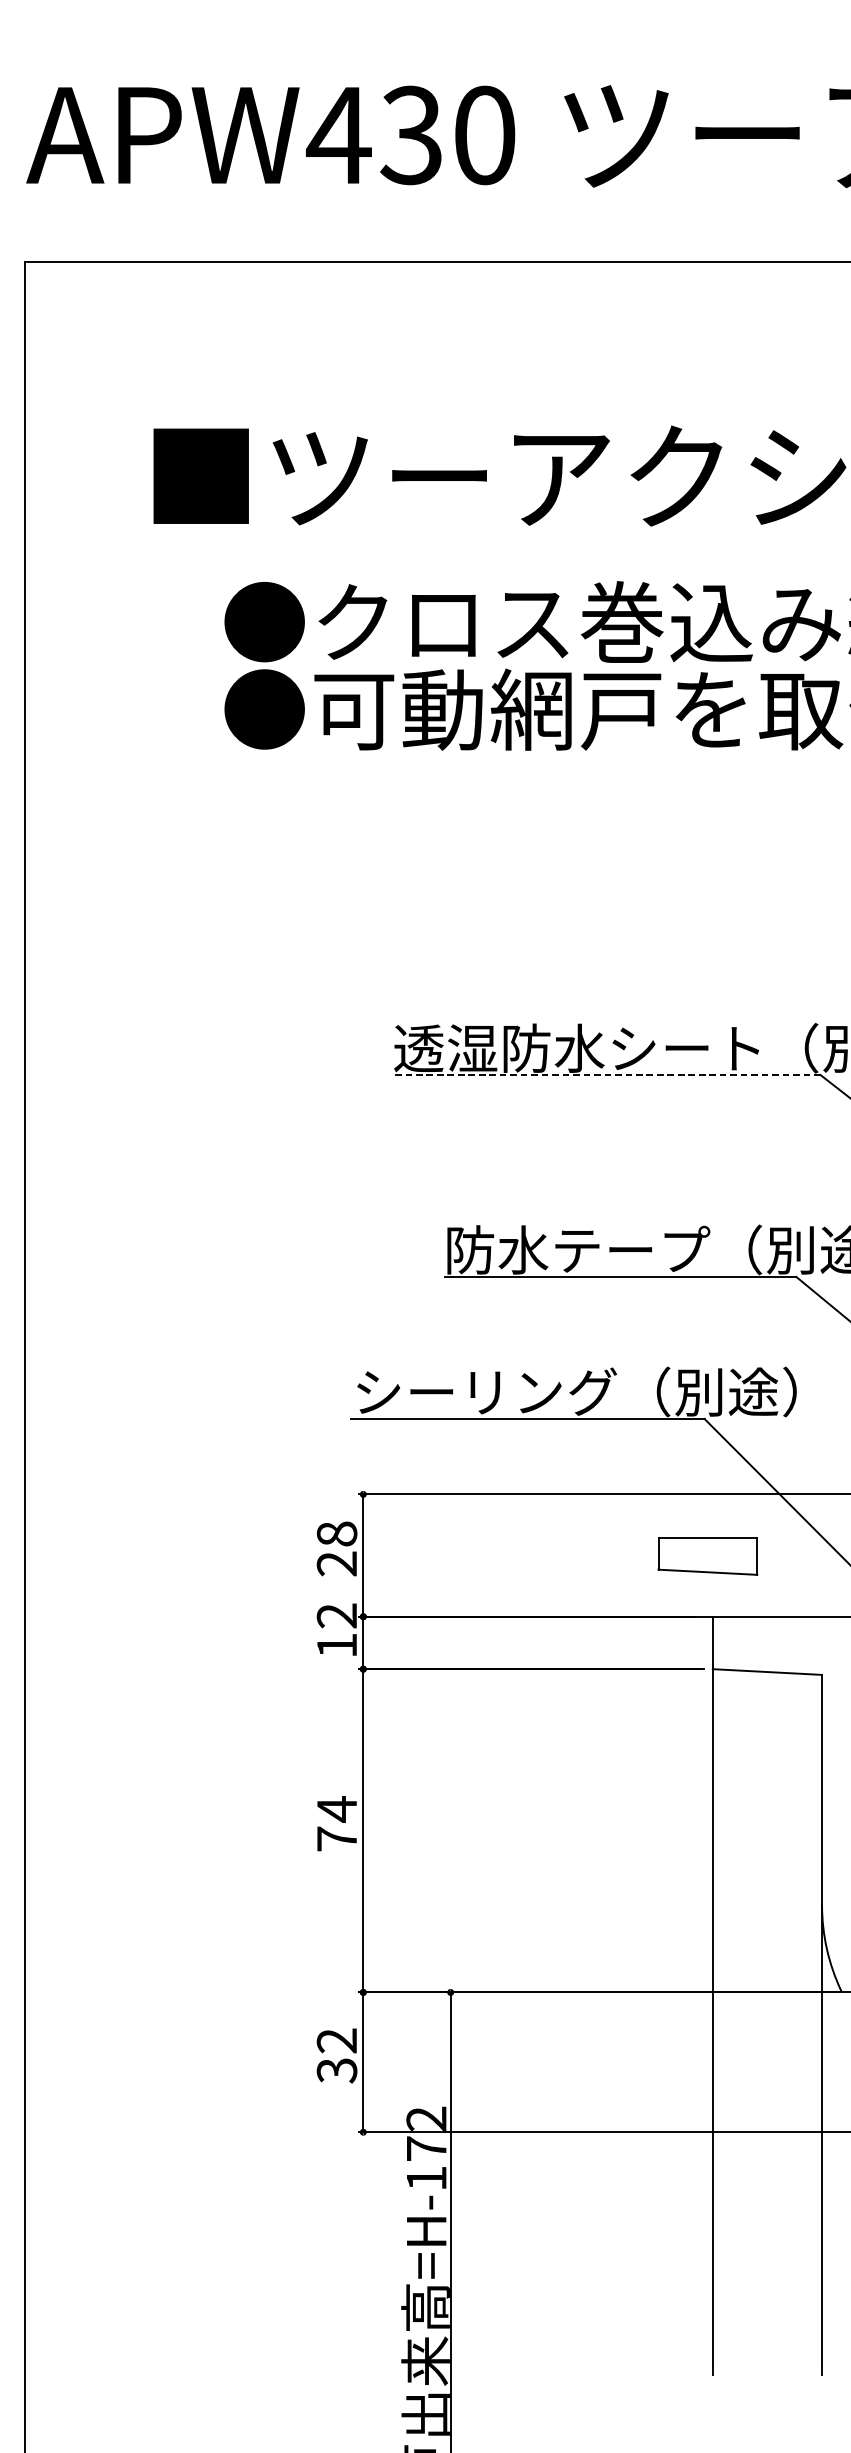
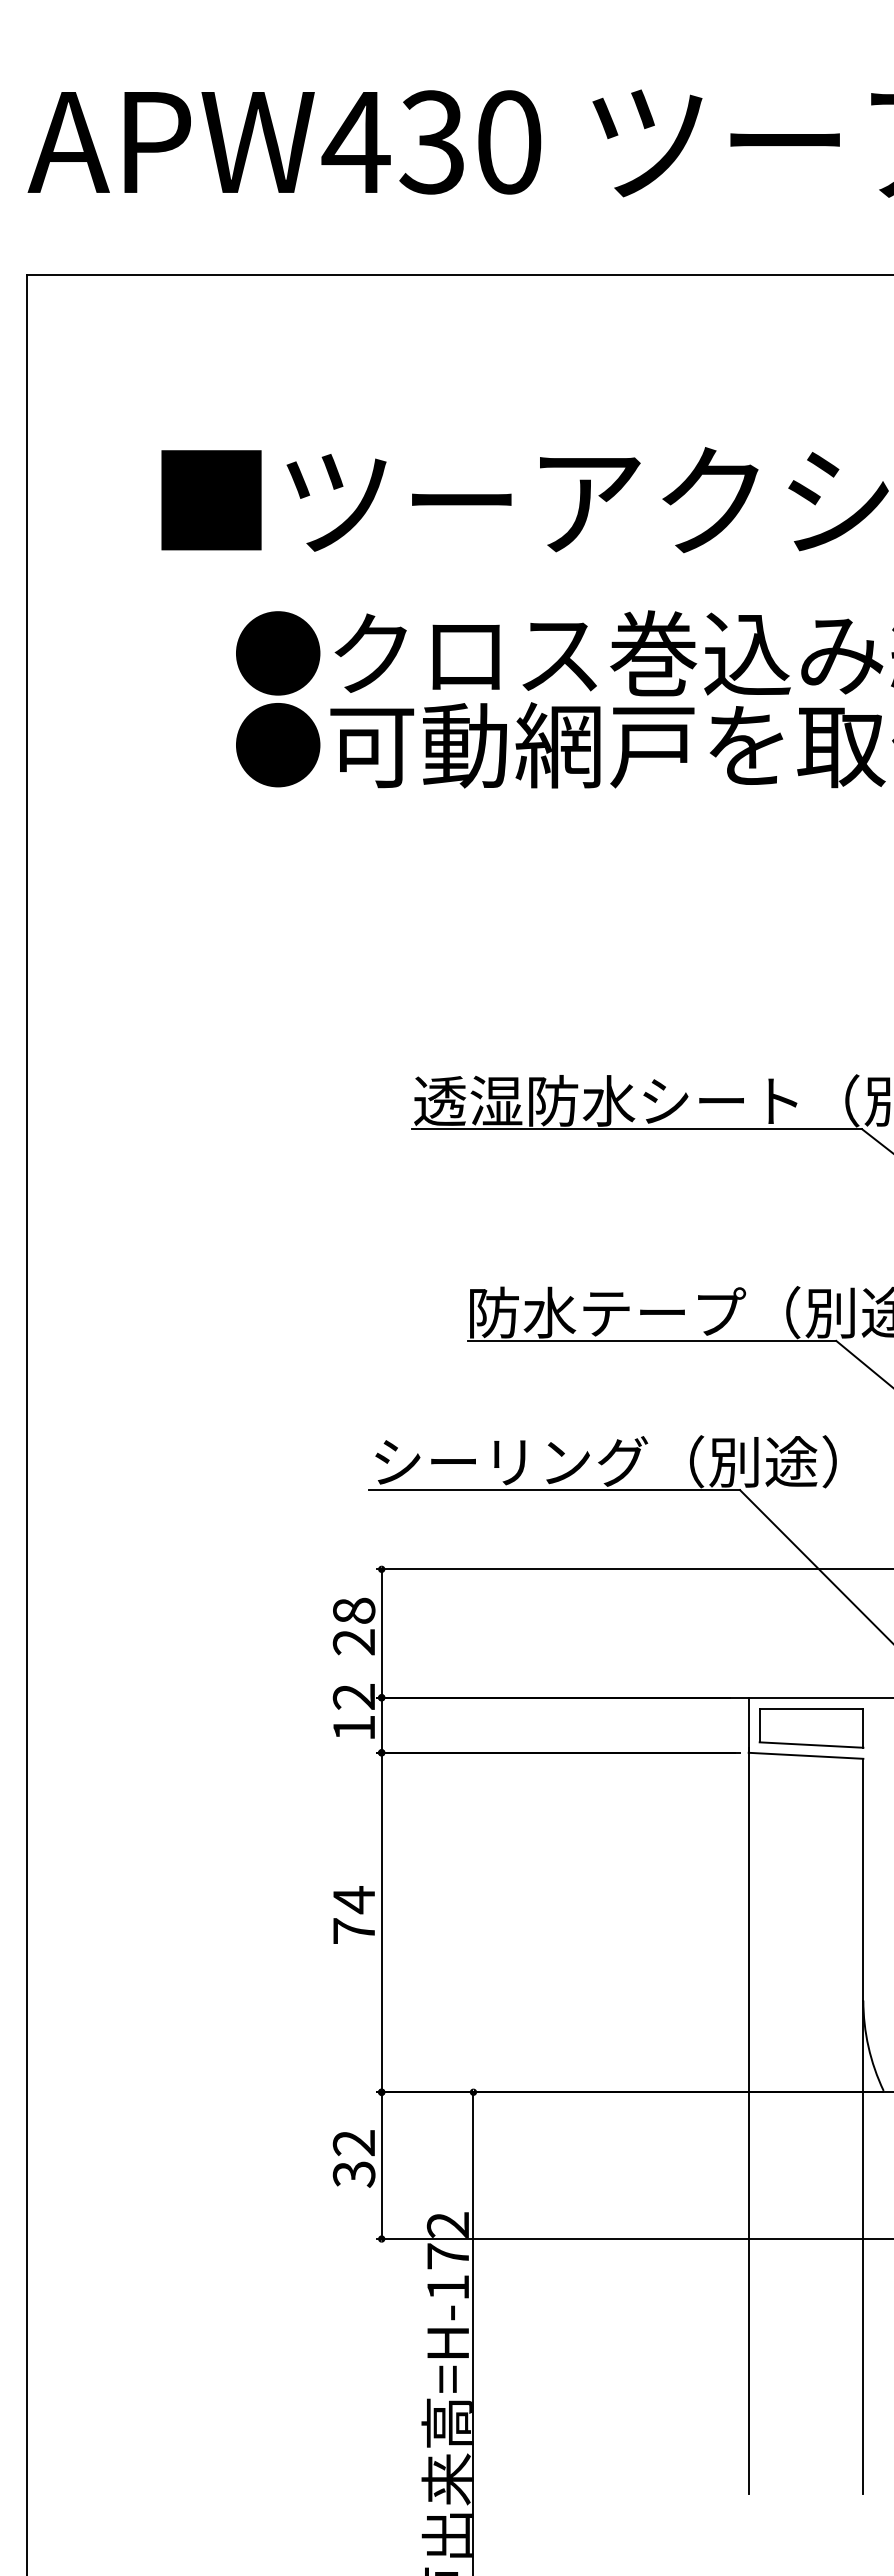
line: (605, 1075) -> (636, 1129), dashed -> solid
part: (707, 1556) -> (811, 1728), moved

